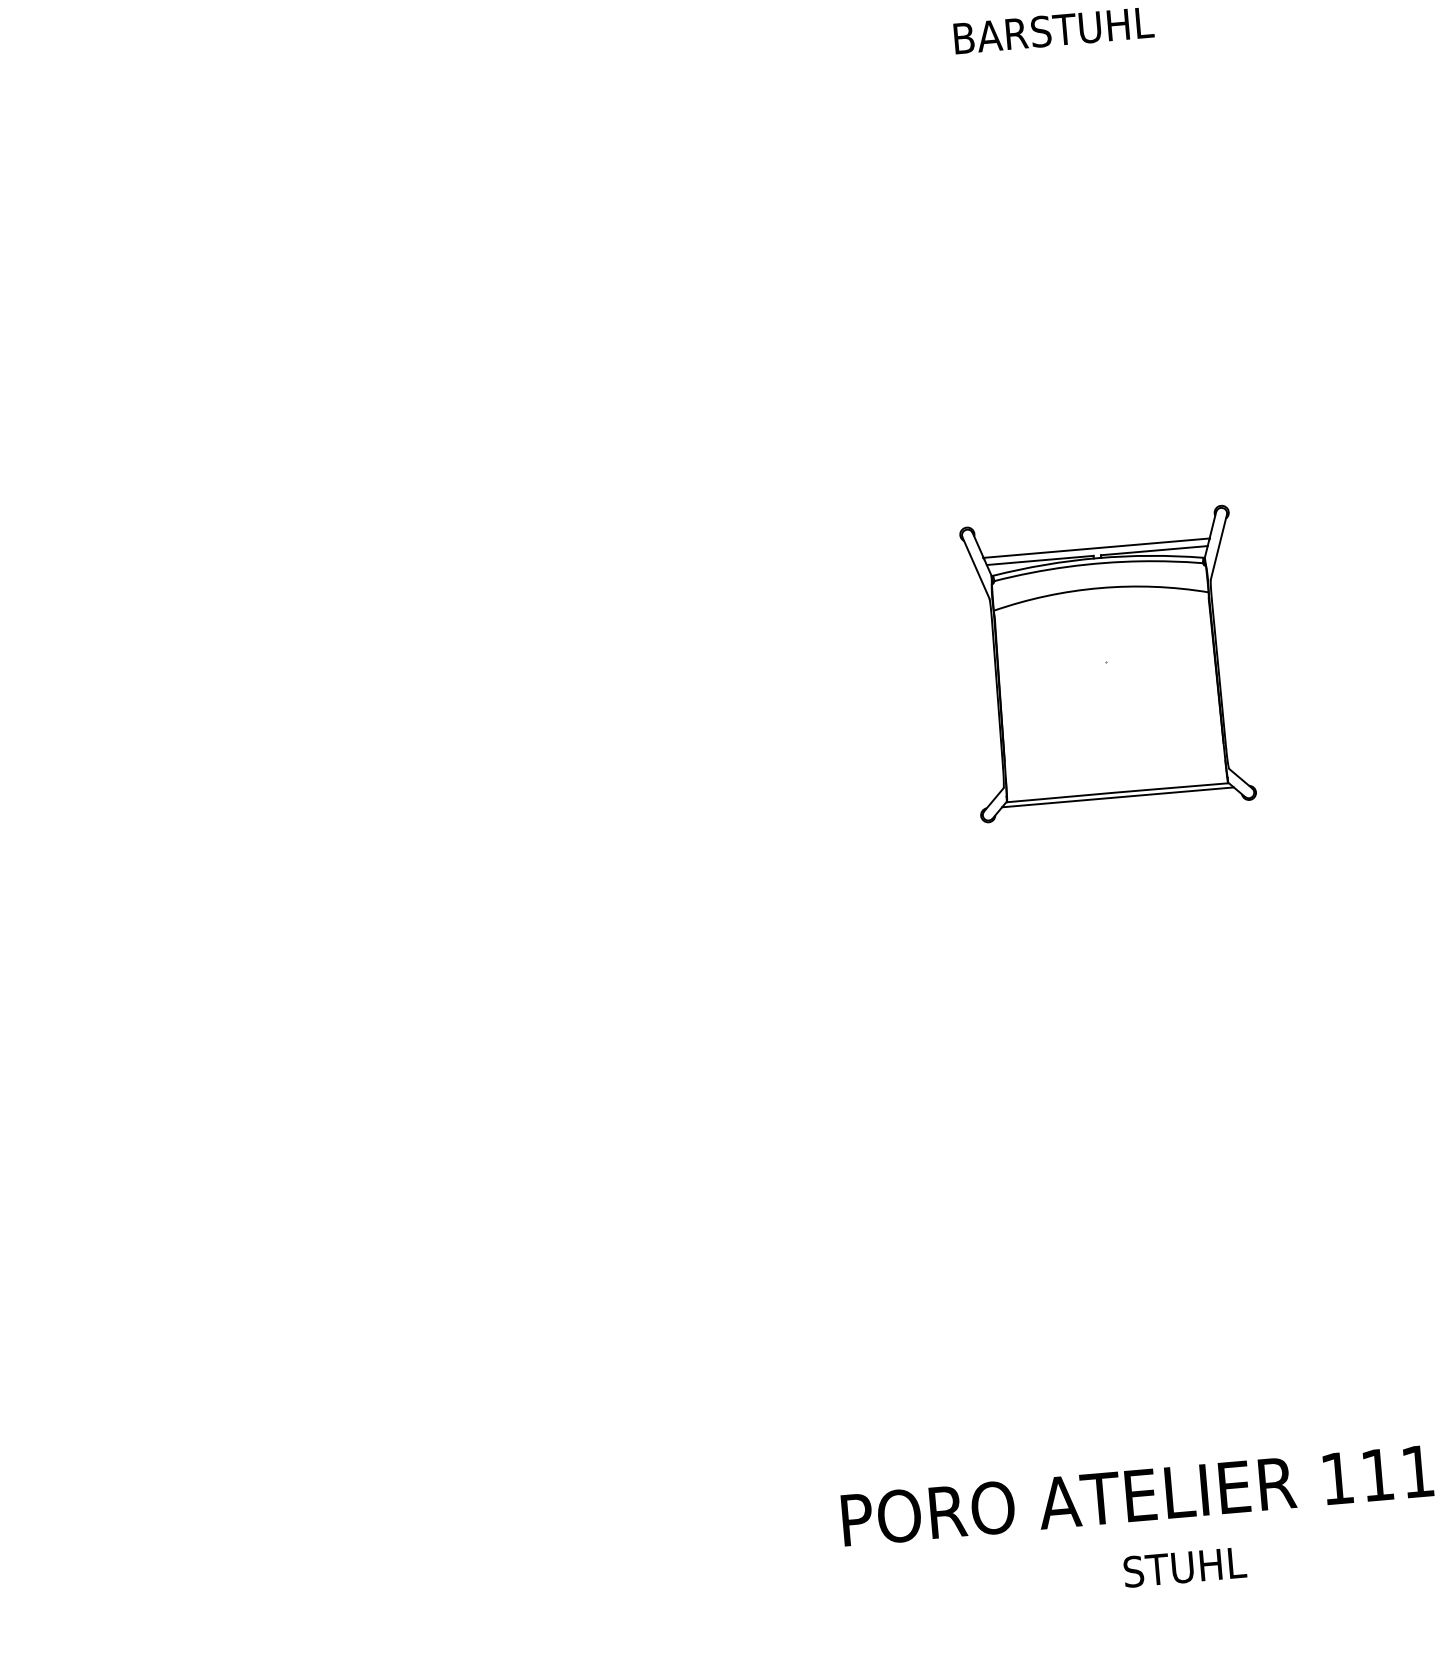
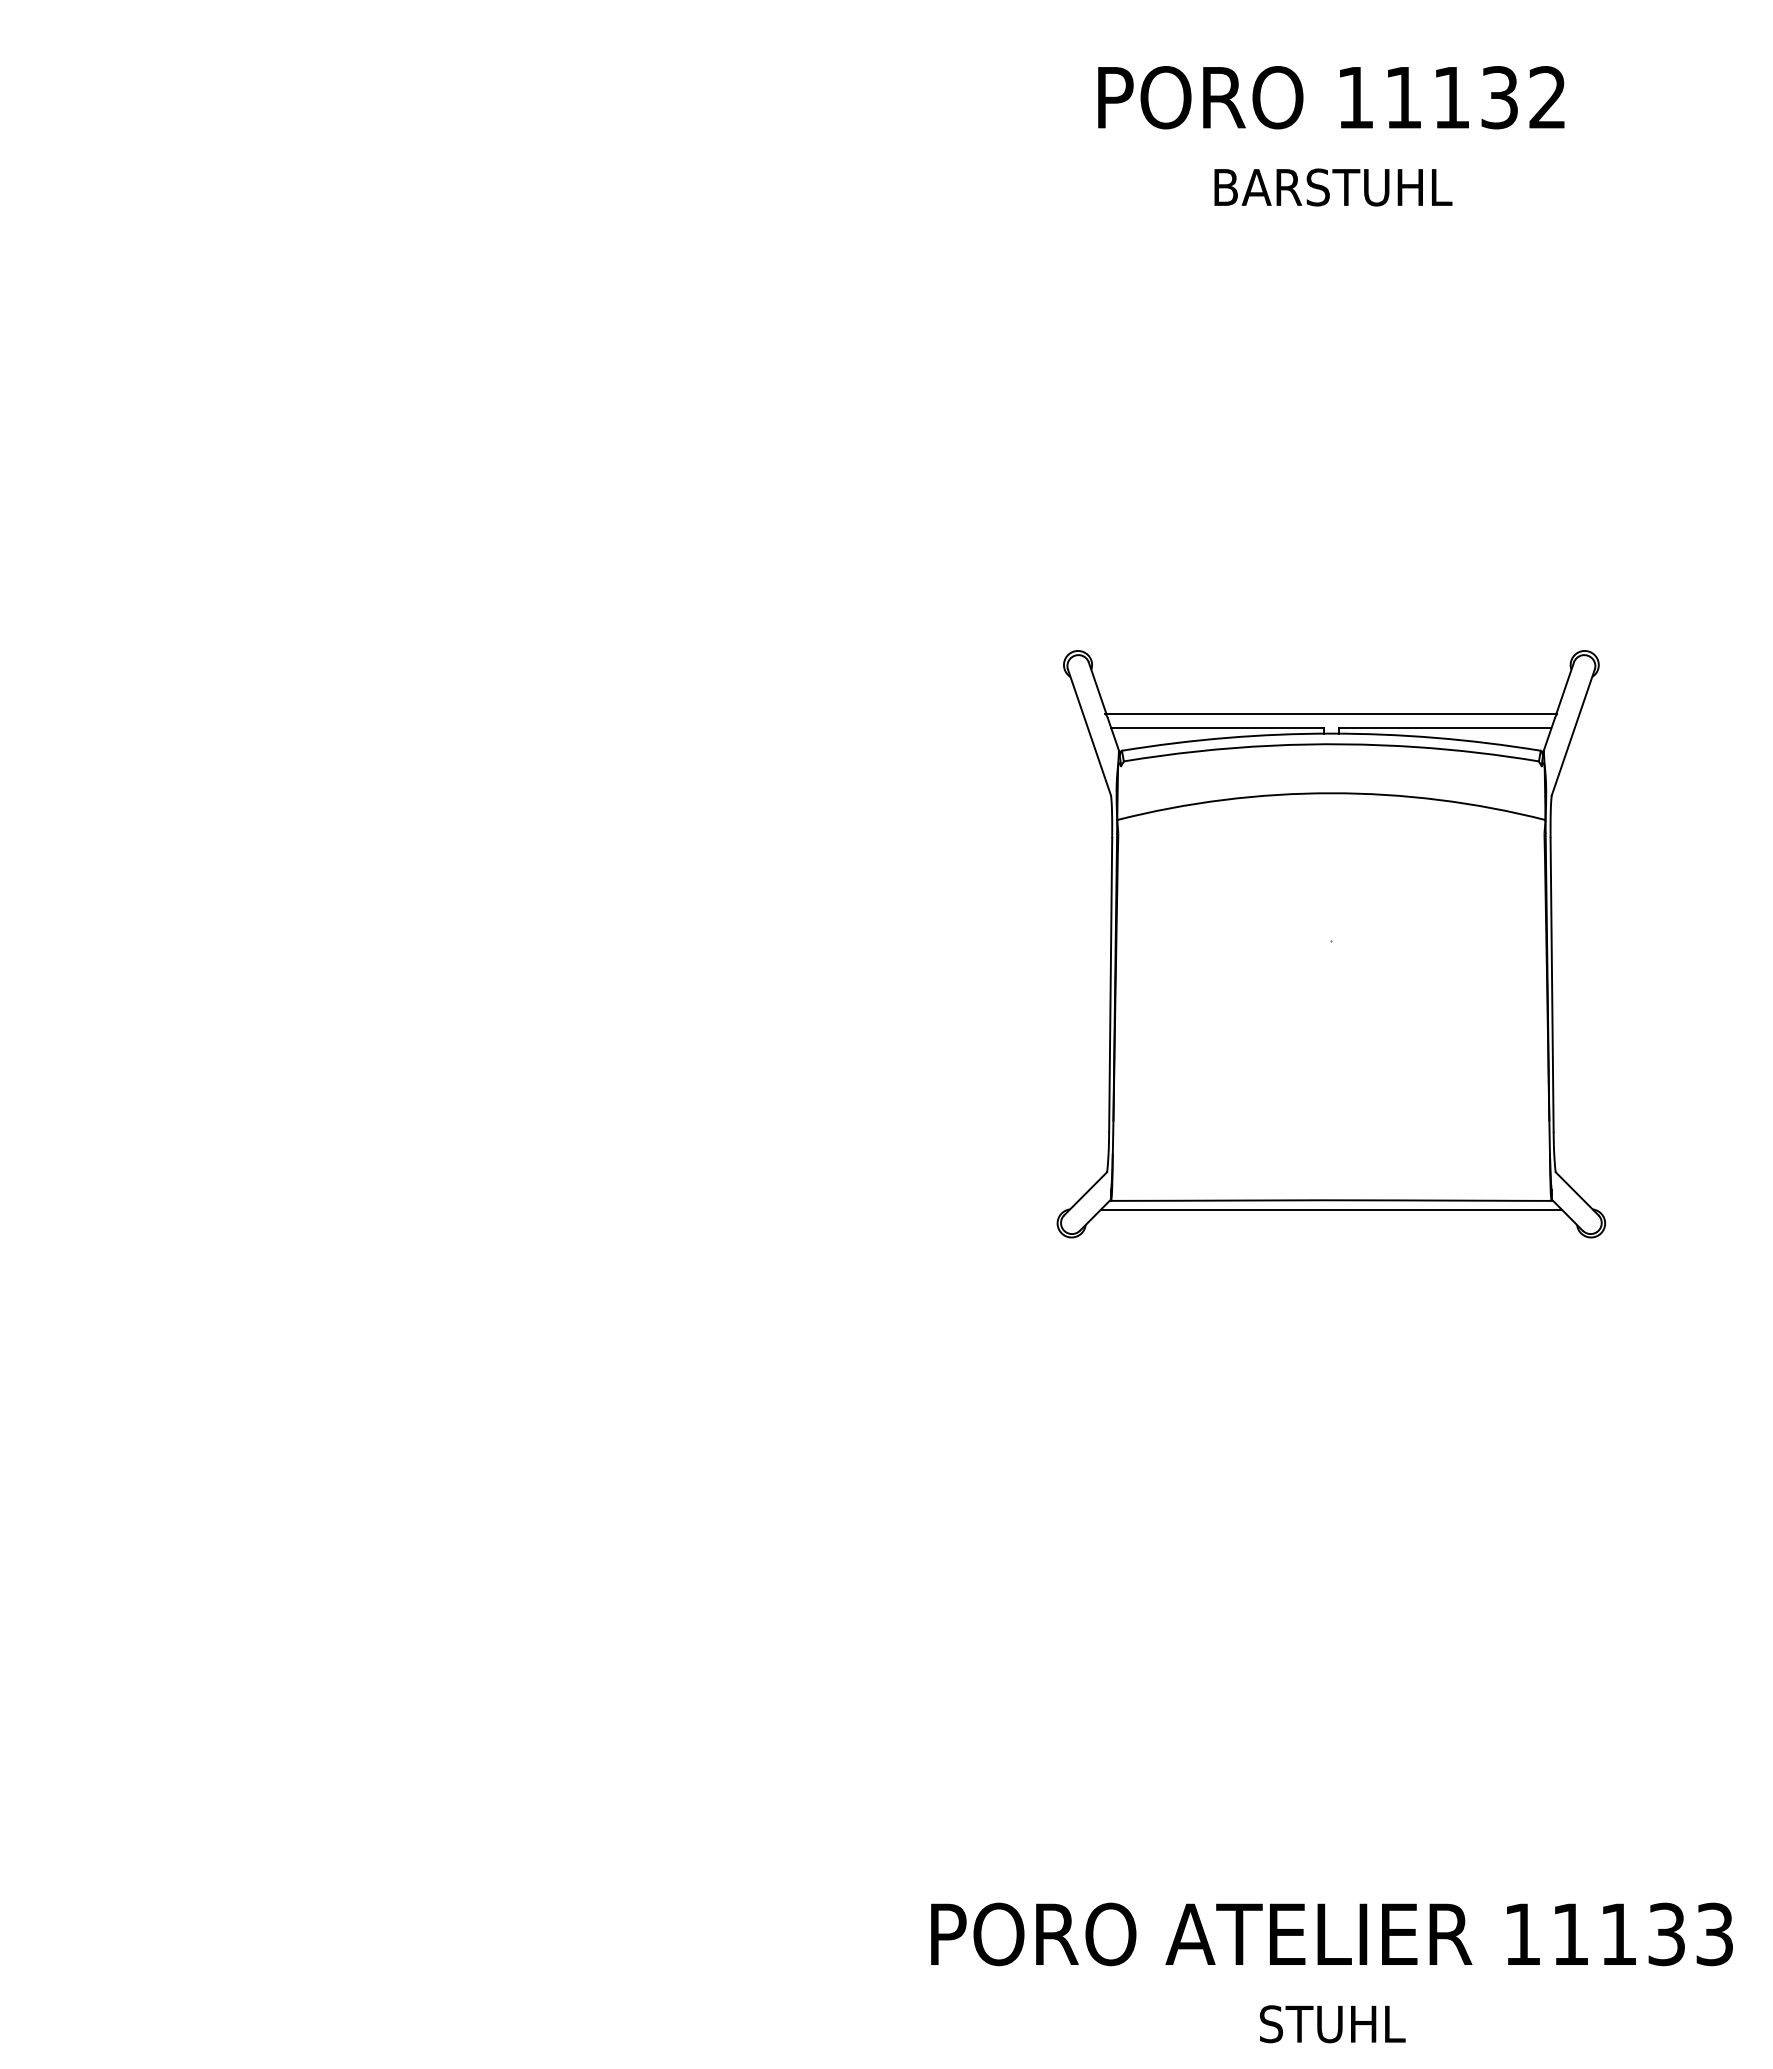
part: (1106, 664) -> (1331, 944), size x1.67

